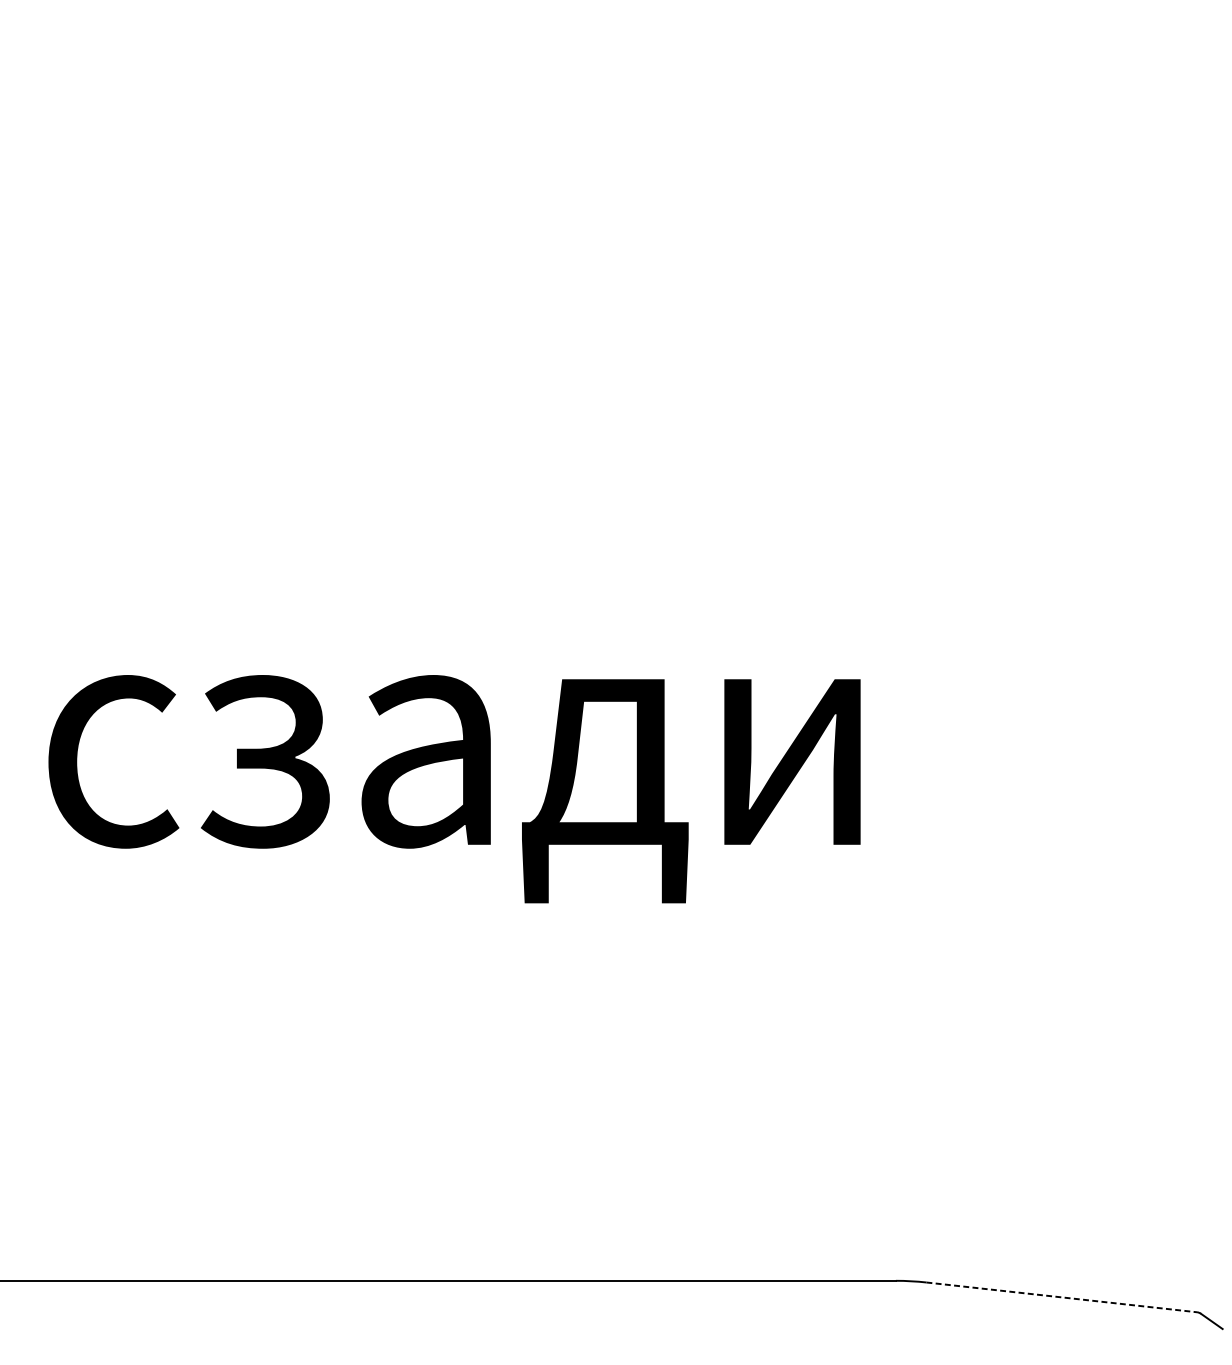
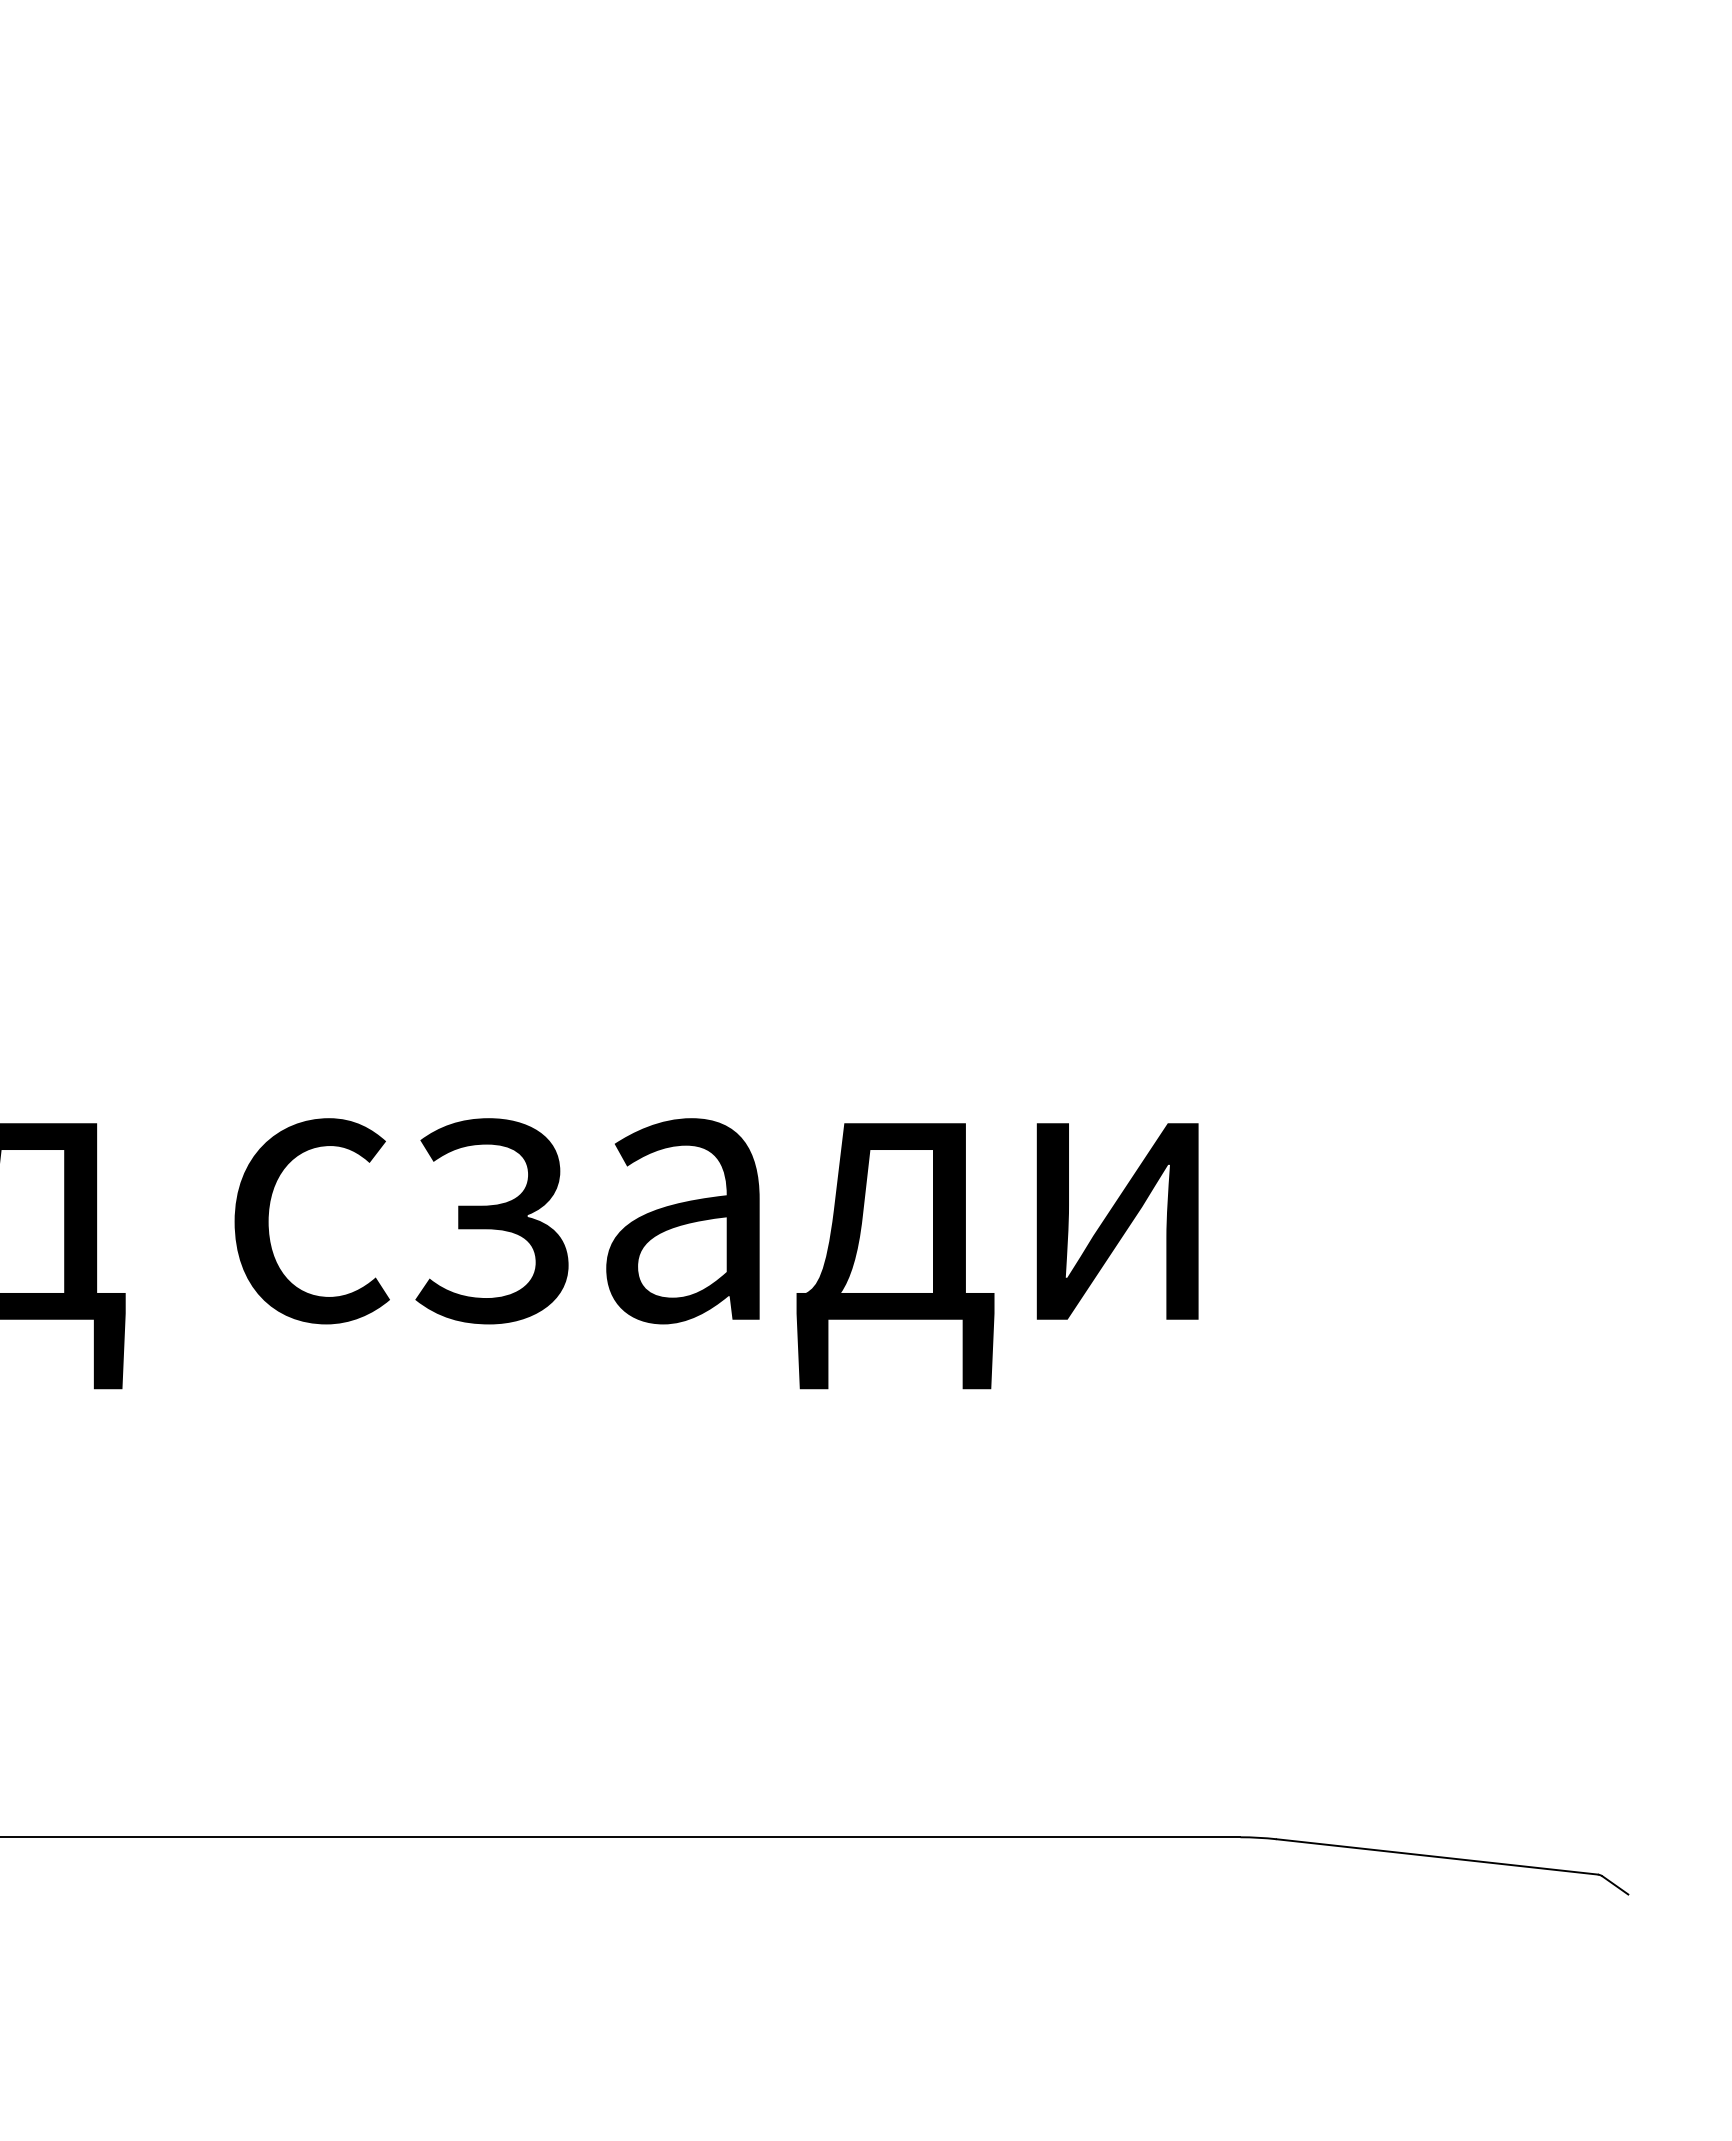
line: (1061, 1297) -> (1437, 1856), dashed -> solid

